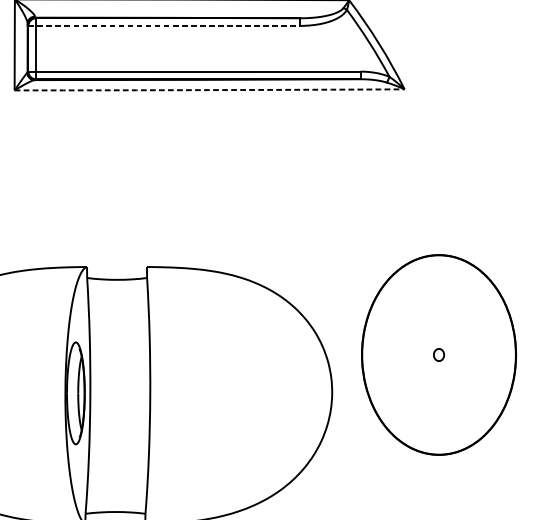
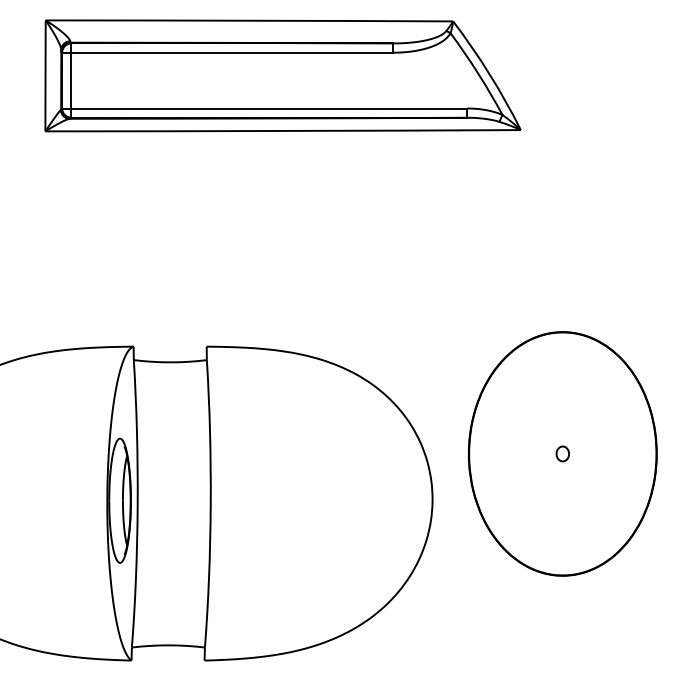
line: (164, 25) -> (228, 52), dashed -> solid
arc: (209, 90) -> (283, 131), dashed -> solid

